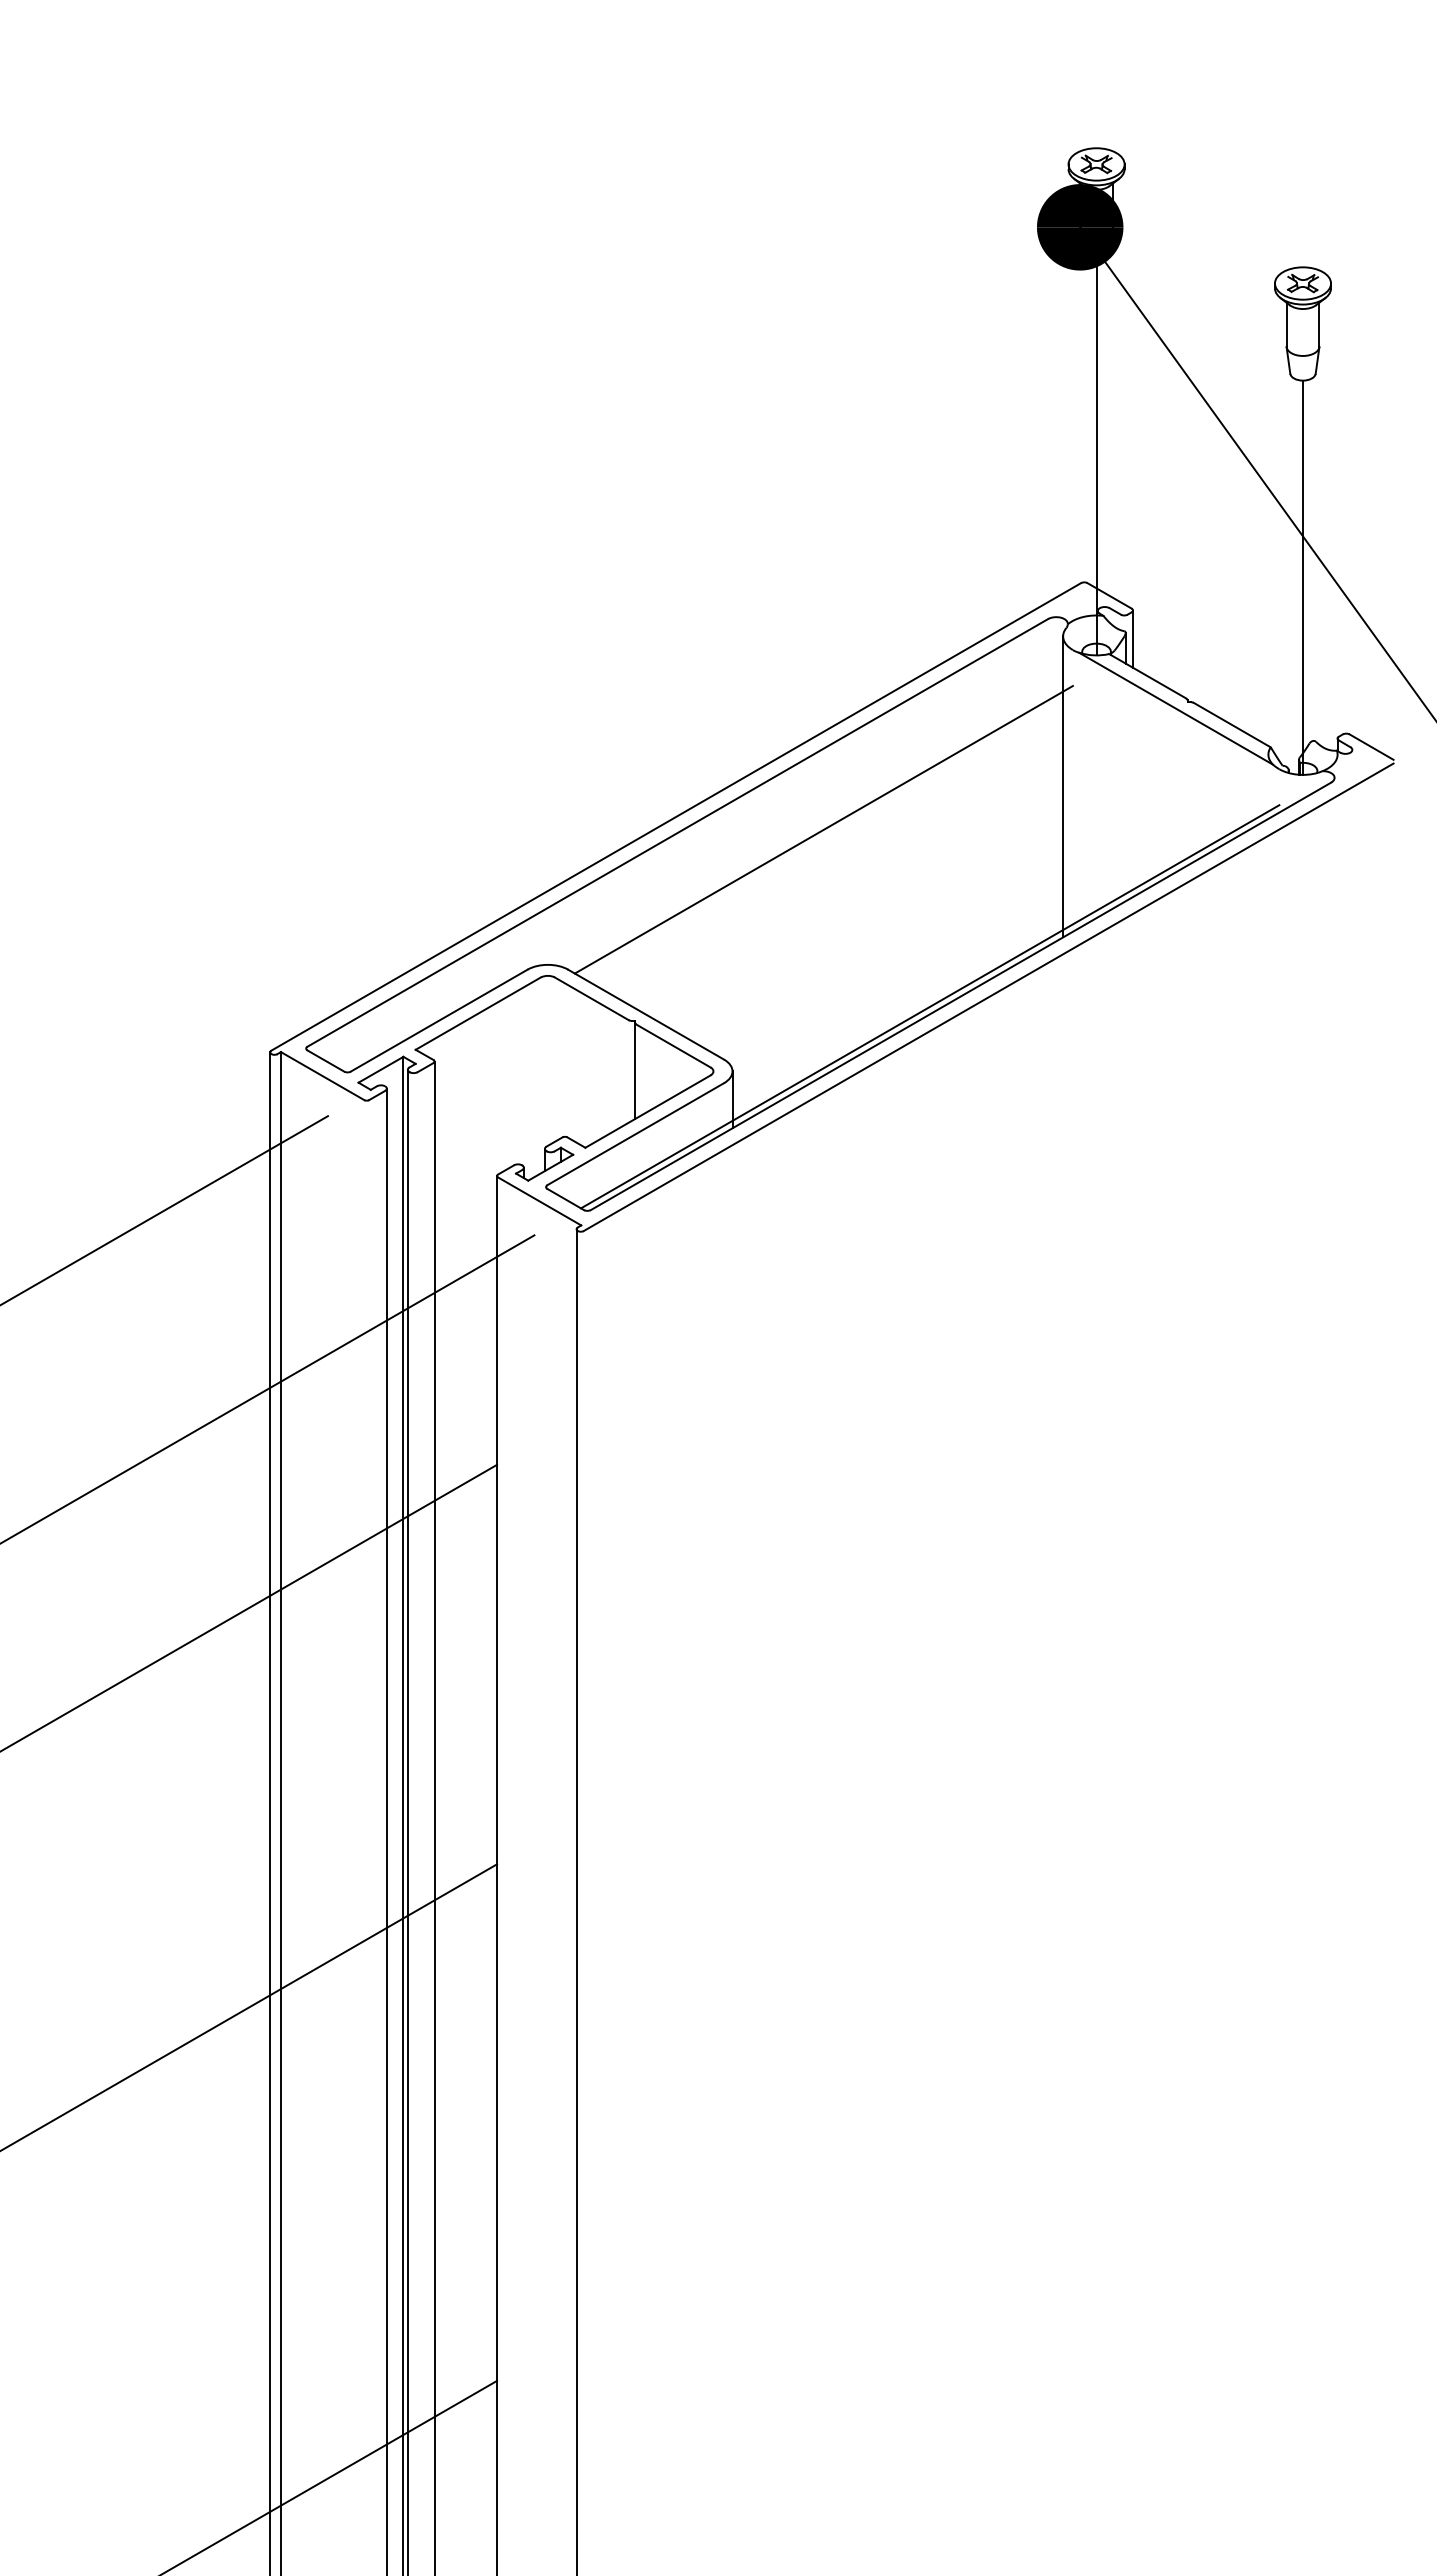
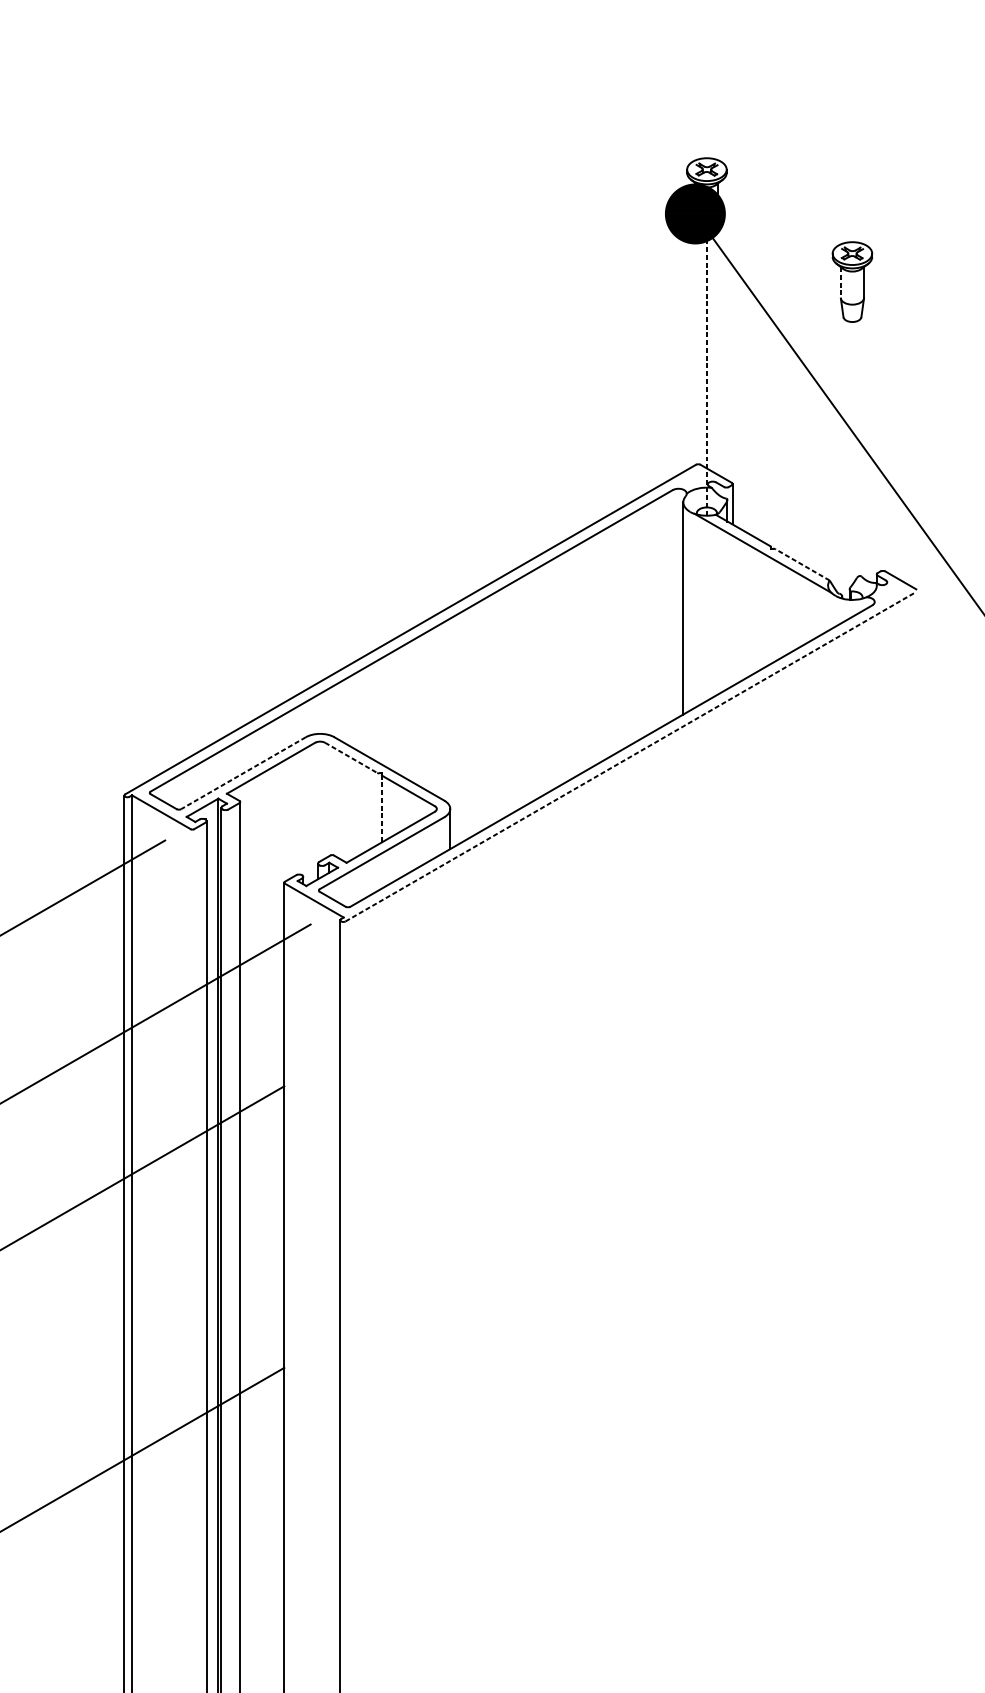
line: (1286, 324) -> (840, 282), solid -> dashed
line: (1096, 458) -> (706, 376), solid -> dashed
line: (1303, 577) -> (852, 460), removed
line: (1232, 725) -> (802, 565), solid -> dashed
line: (823, 829) -> (514, 638), removed
line: (989, 997) -> (631, 756), solid -> dashed
line: (591, 998) -> (350, 757), solid -> dashed
line: (930, 1006) -> (589, 763), removed
line: (439, 1020) -> (243, 773), solid -> dashed
line: (635, 1071) -> (381, 809), solid -> dashed

